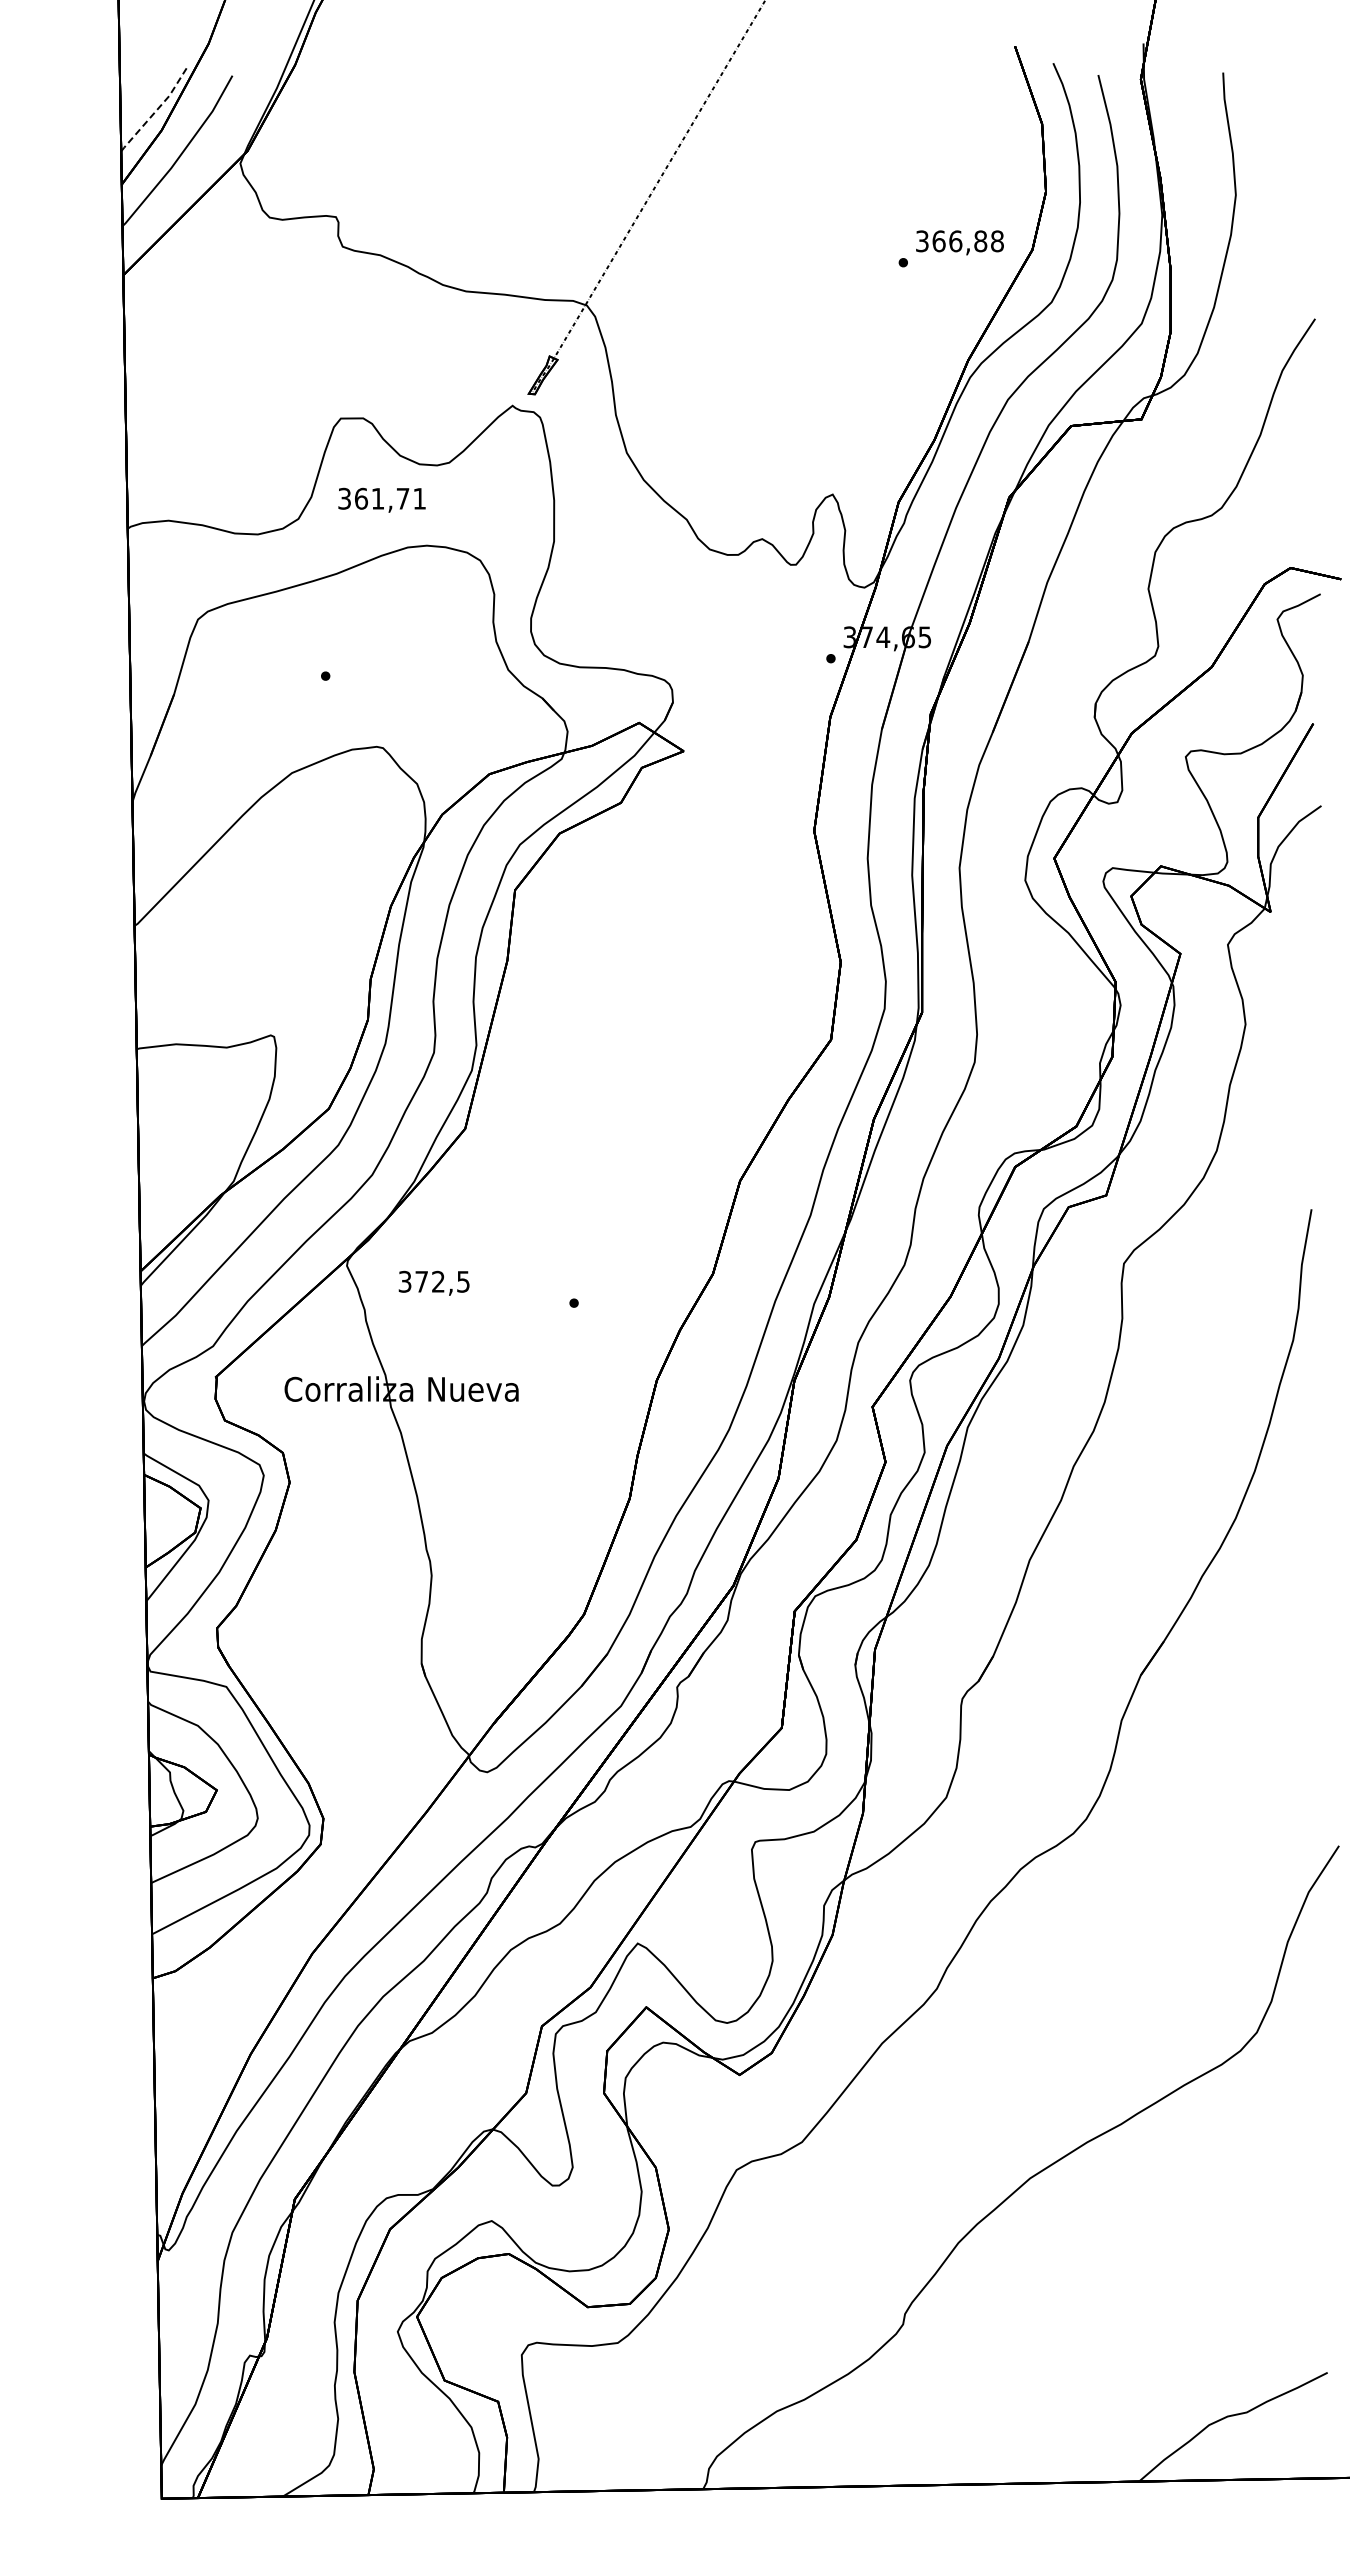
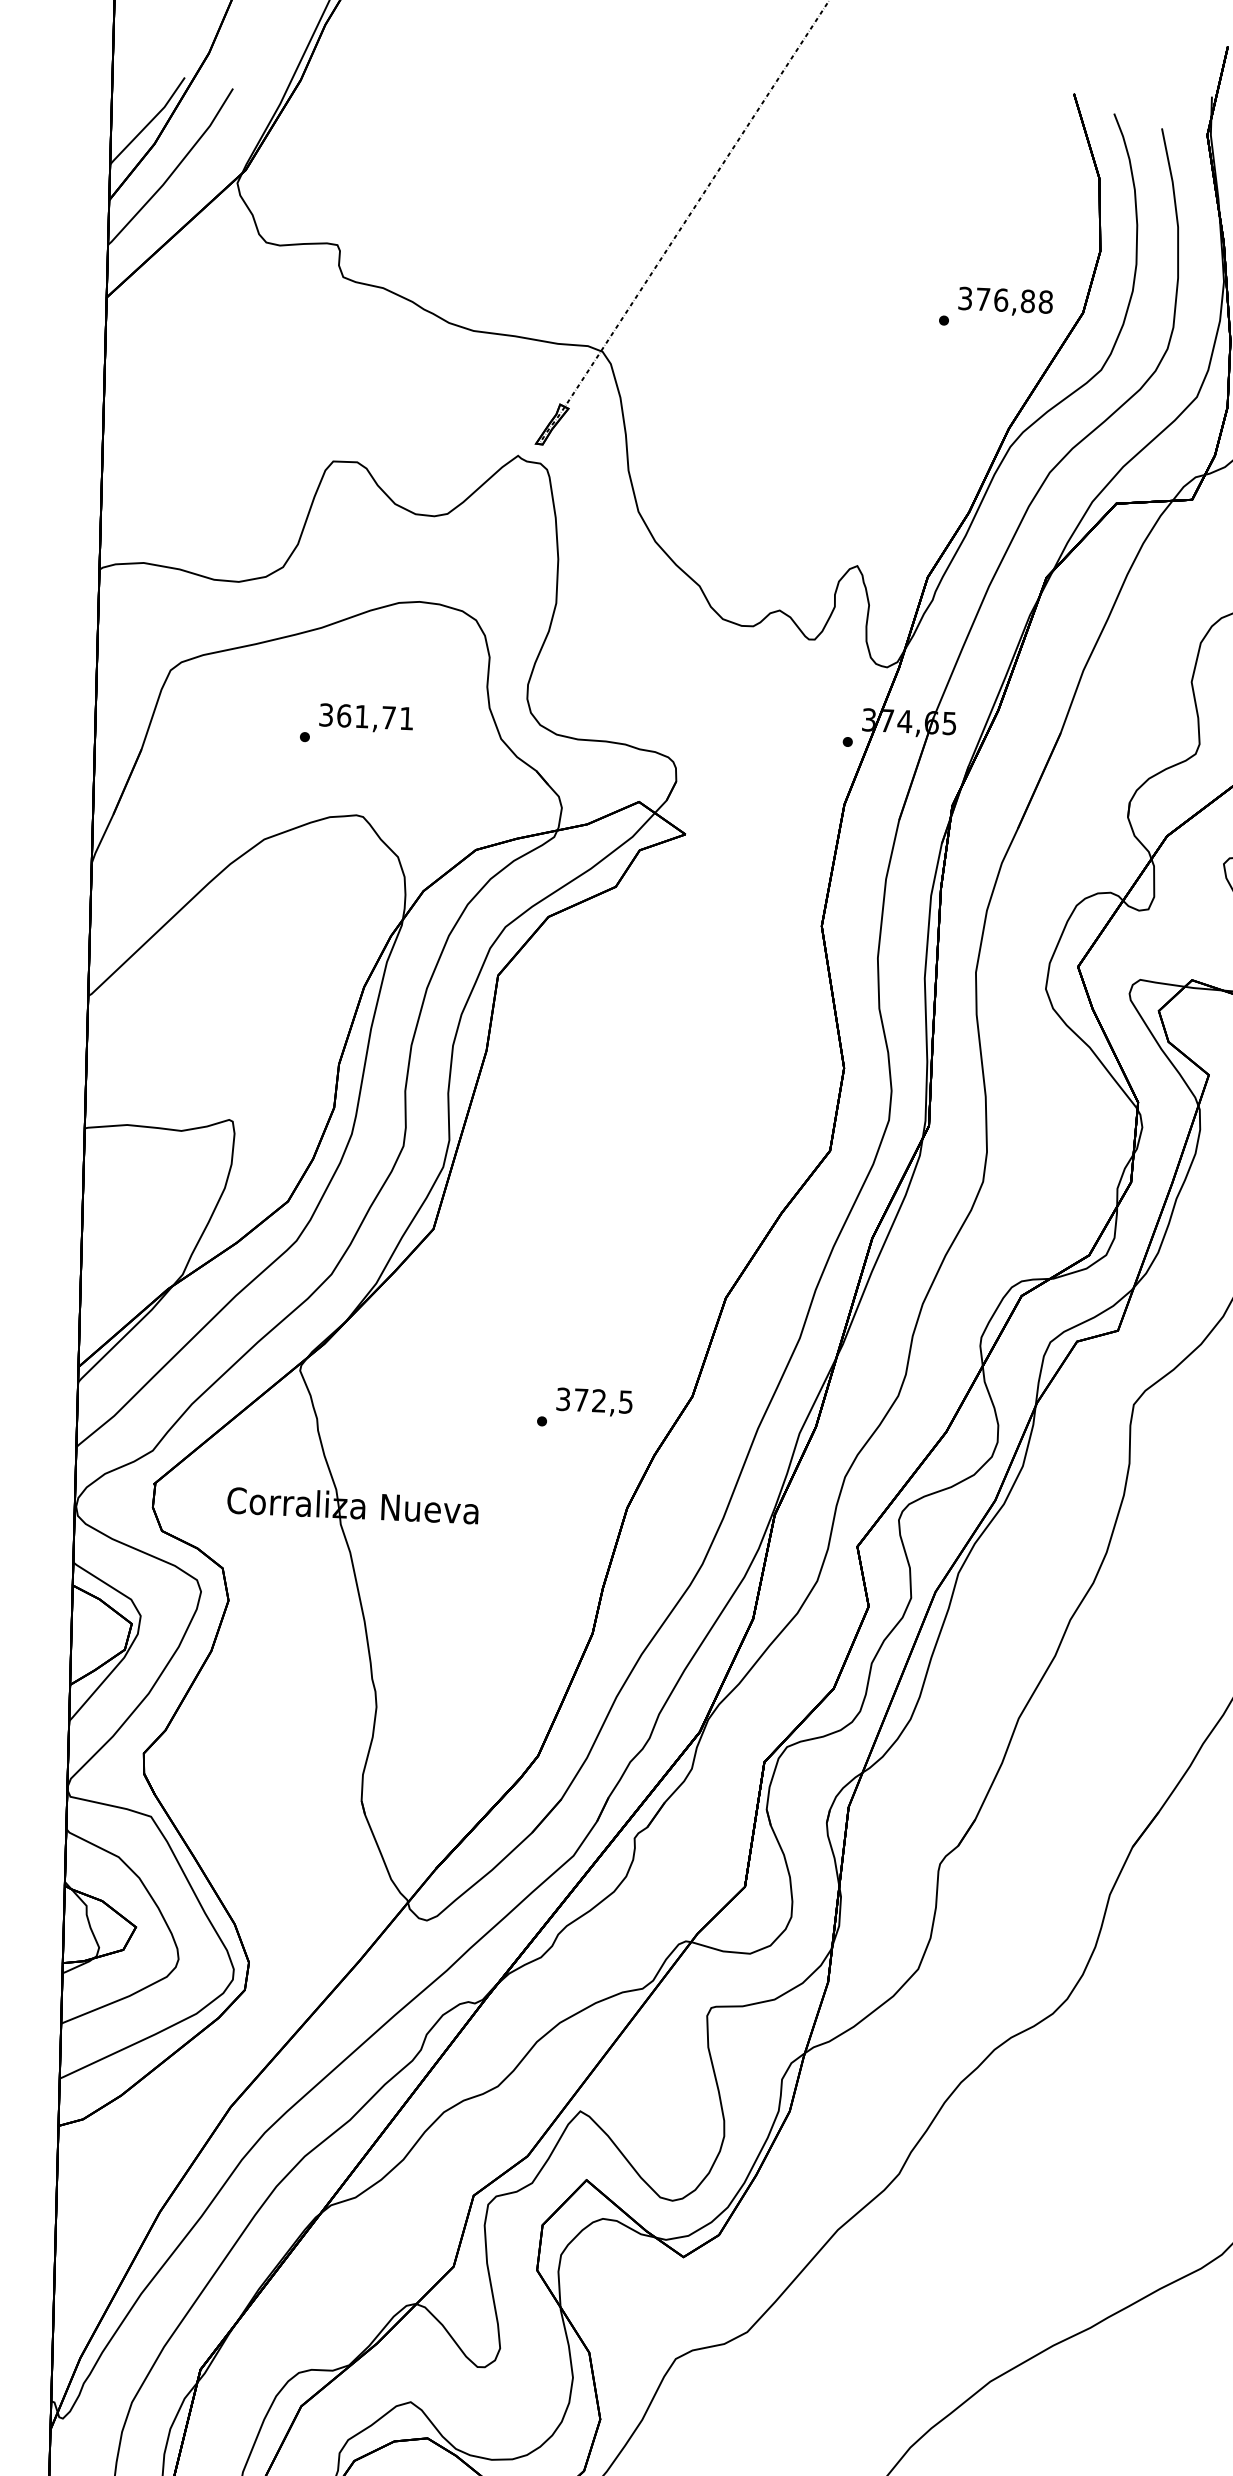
line: (156, 110) -> (149, 122), dashed -> solid
text: (938, 241) -> (982, 299), 366,88 -> 376,88
text: (381, 499) -> (365, 717), moved
text: (433, 1282) -> (593, 1401), moved

